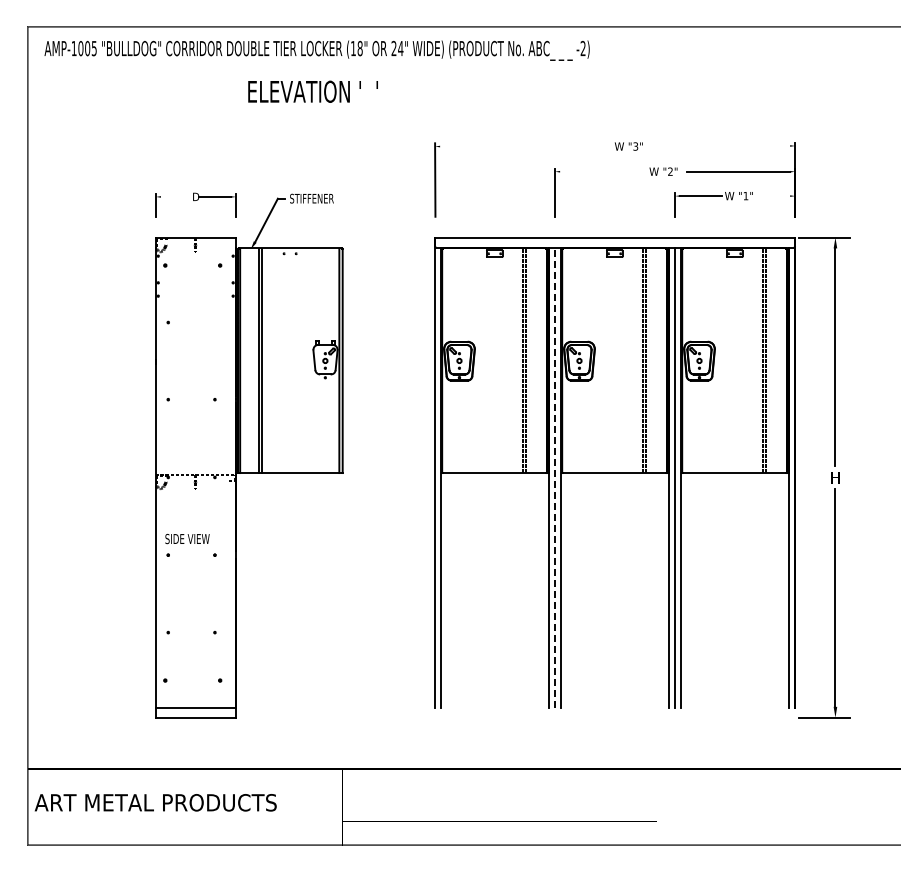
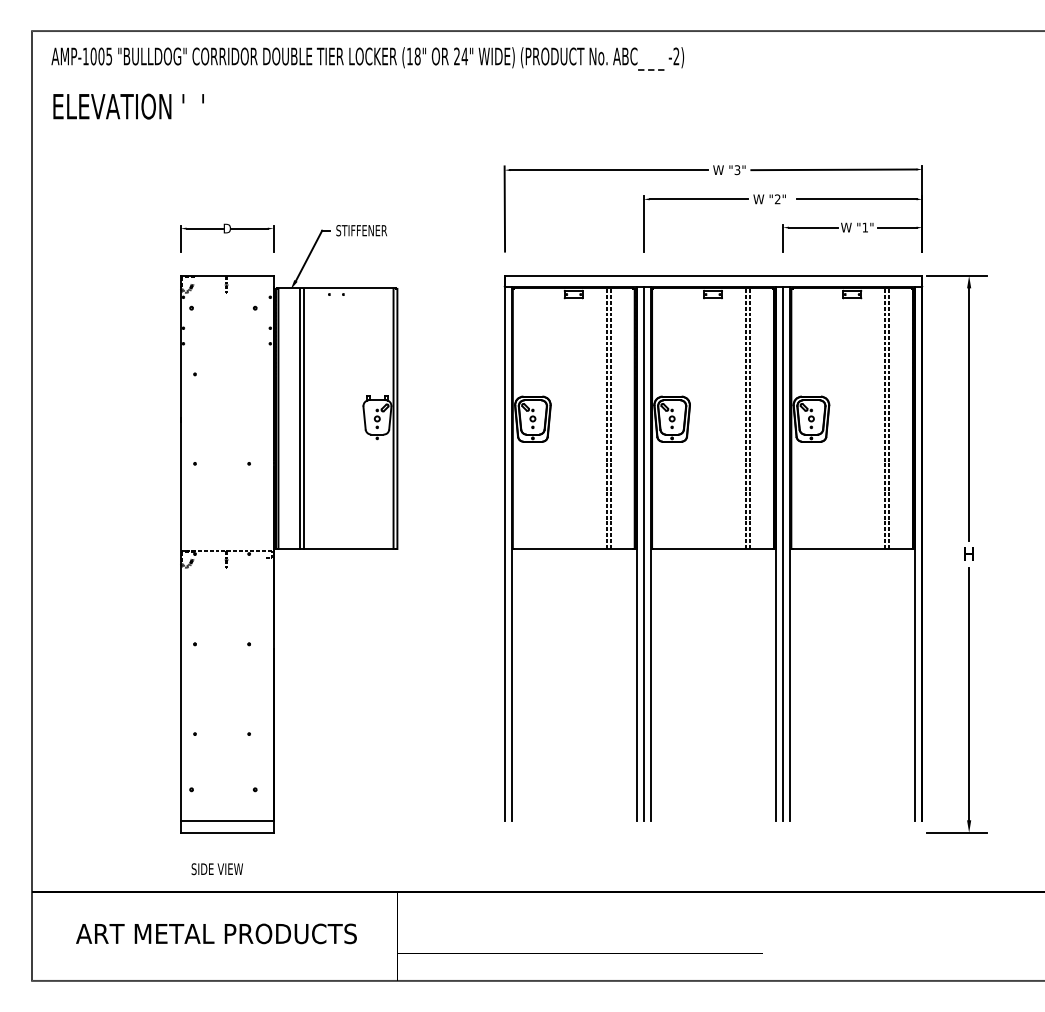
text: (312, 91) -> (127, 106), moved
line: (718, 145) -> (833, 168), added
line: (525, 146) -> (609, 170), added
line: (602, 171) -> (698, 199), added
line: (176, 196) -> (204, 228), added
line: (773, 196) -> (897, 228), added
line: (555, 477) -> (644, 554), dashed -> solid
text: (187, 539) -> (217, 869), moved
text: (155, 802) -> (216, 933), moved

